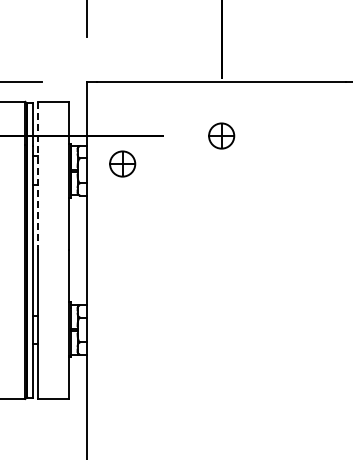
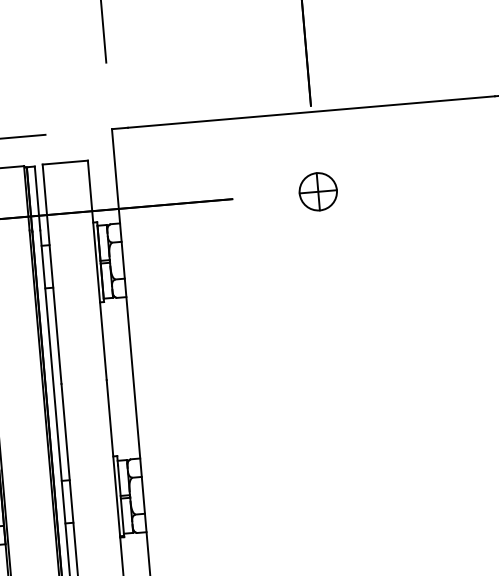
part: (122, 163) -> (175, 244), removed
line: (37, 176) -> (51, 274), dashed -> solid

